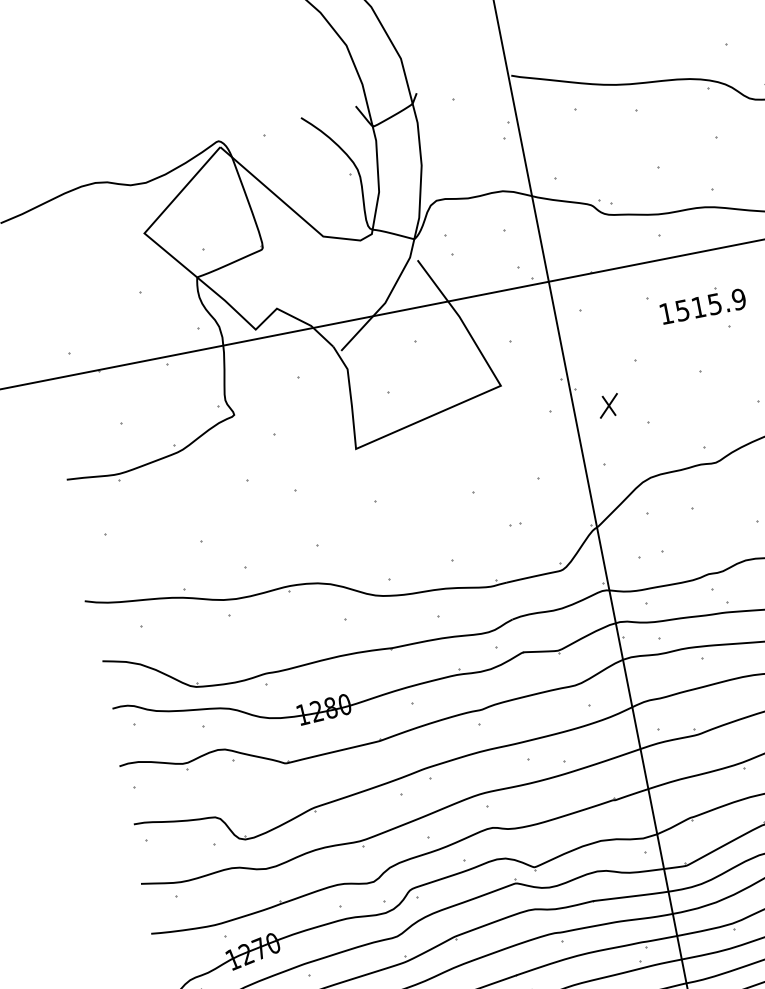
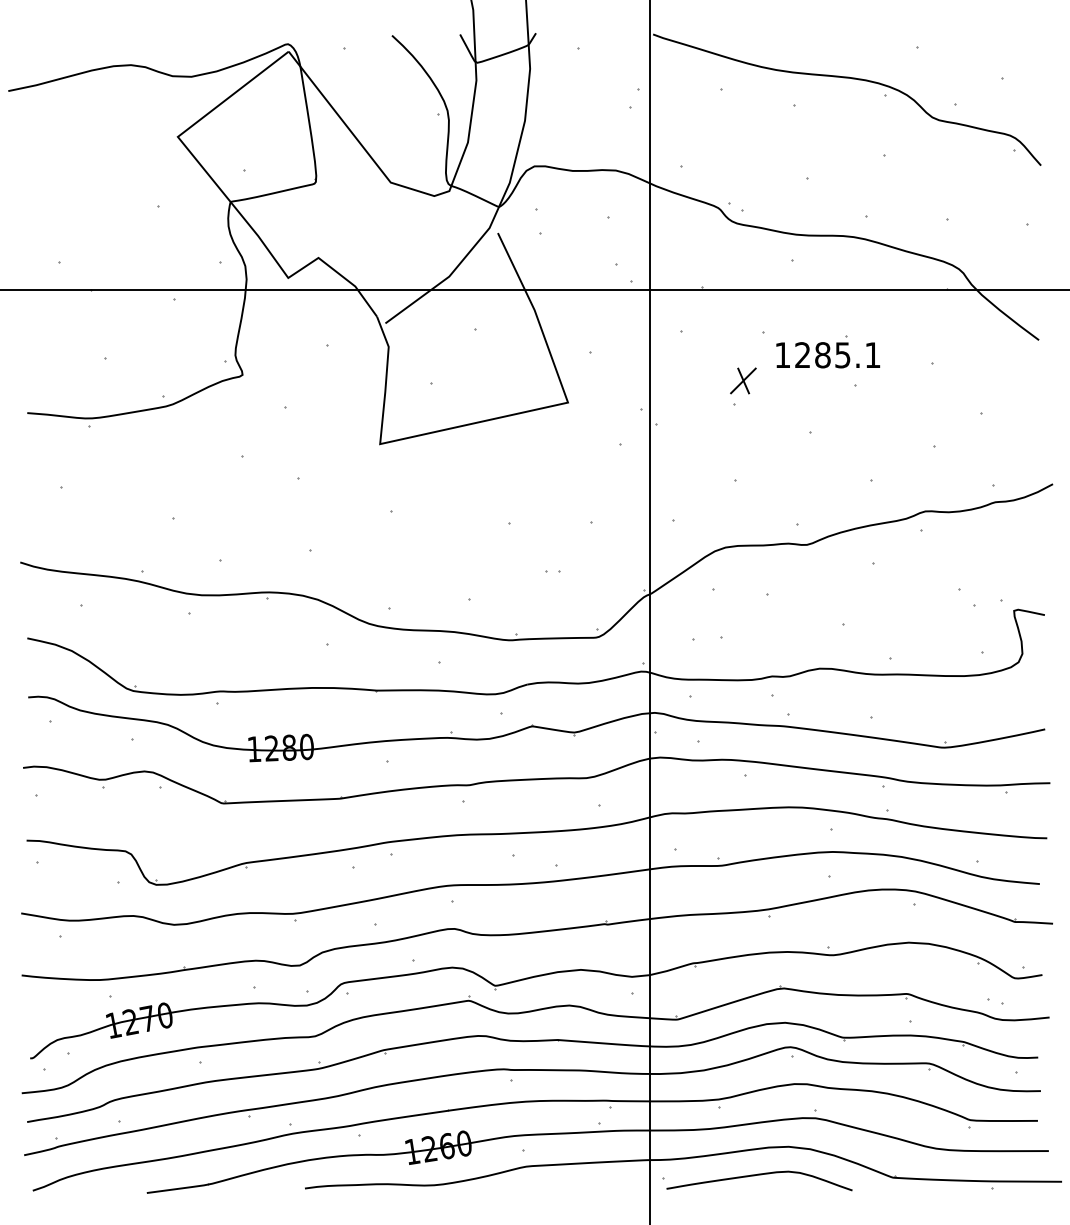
text: (710, 305) -> (837, 355), 1515.9 -> 1285.1
part: (608, 405) -> (743, 380), moved

